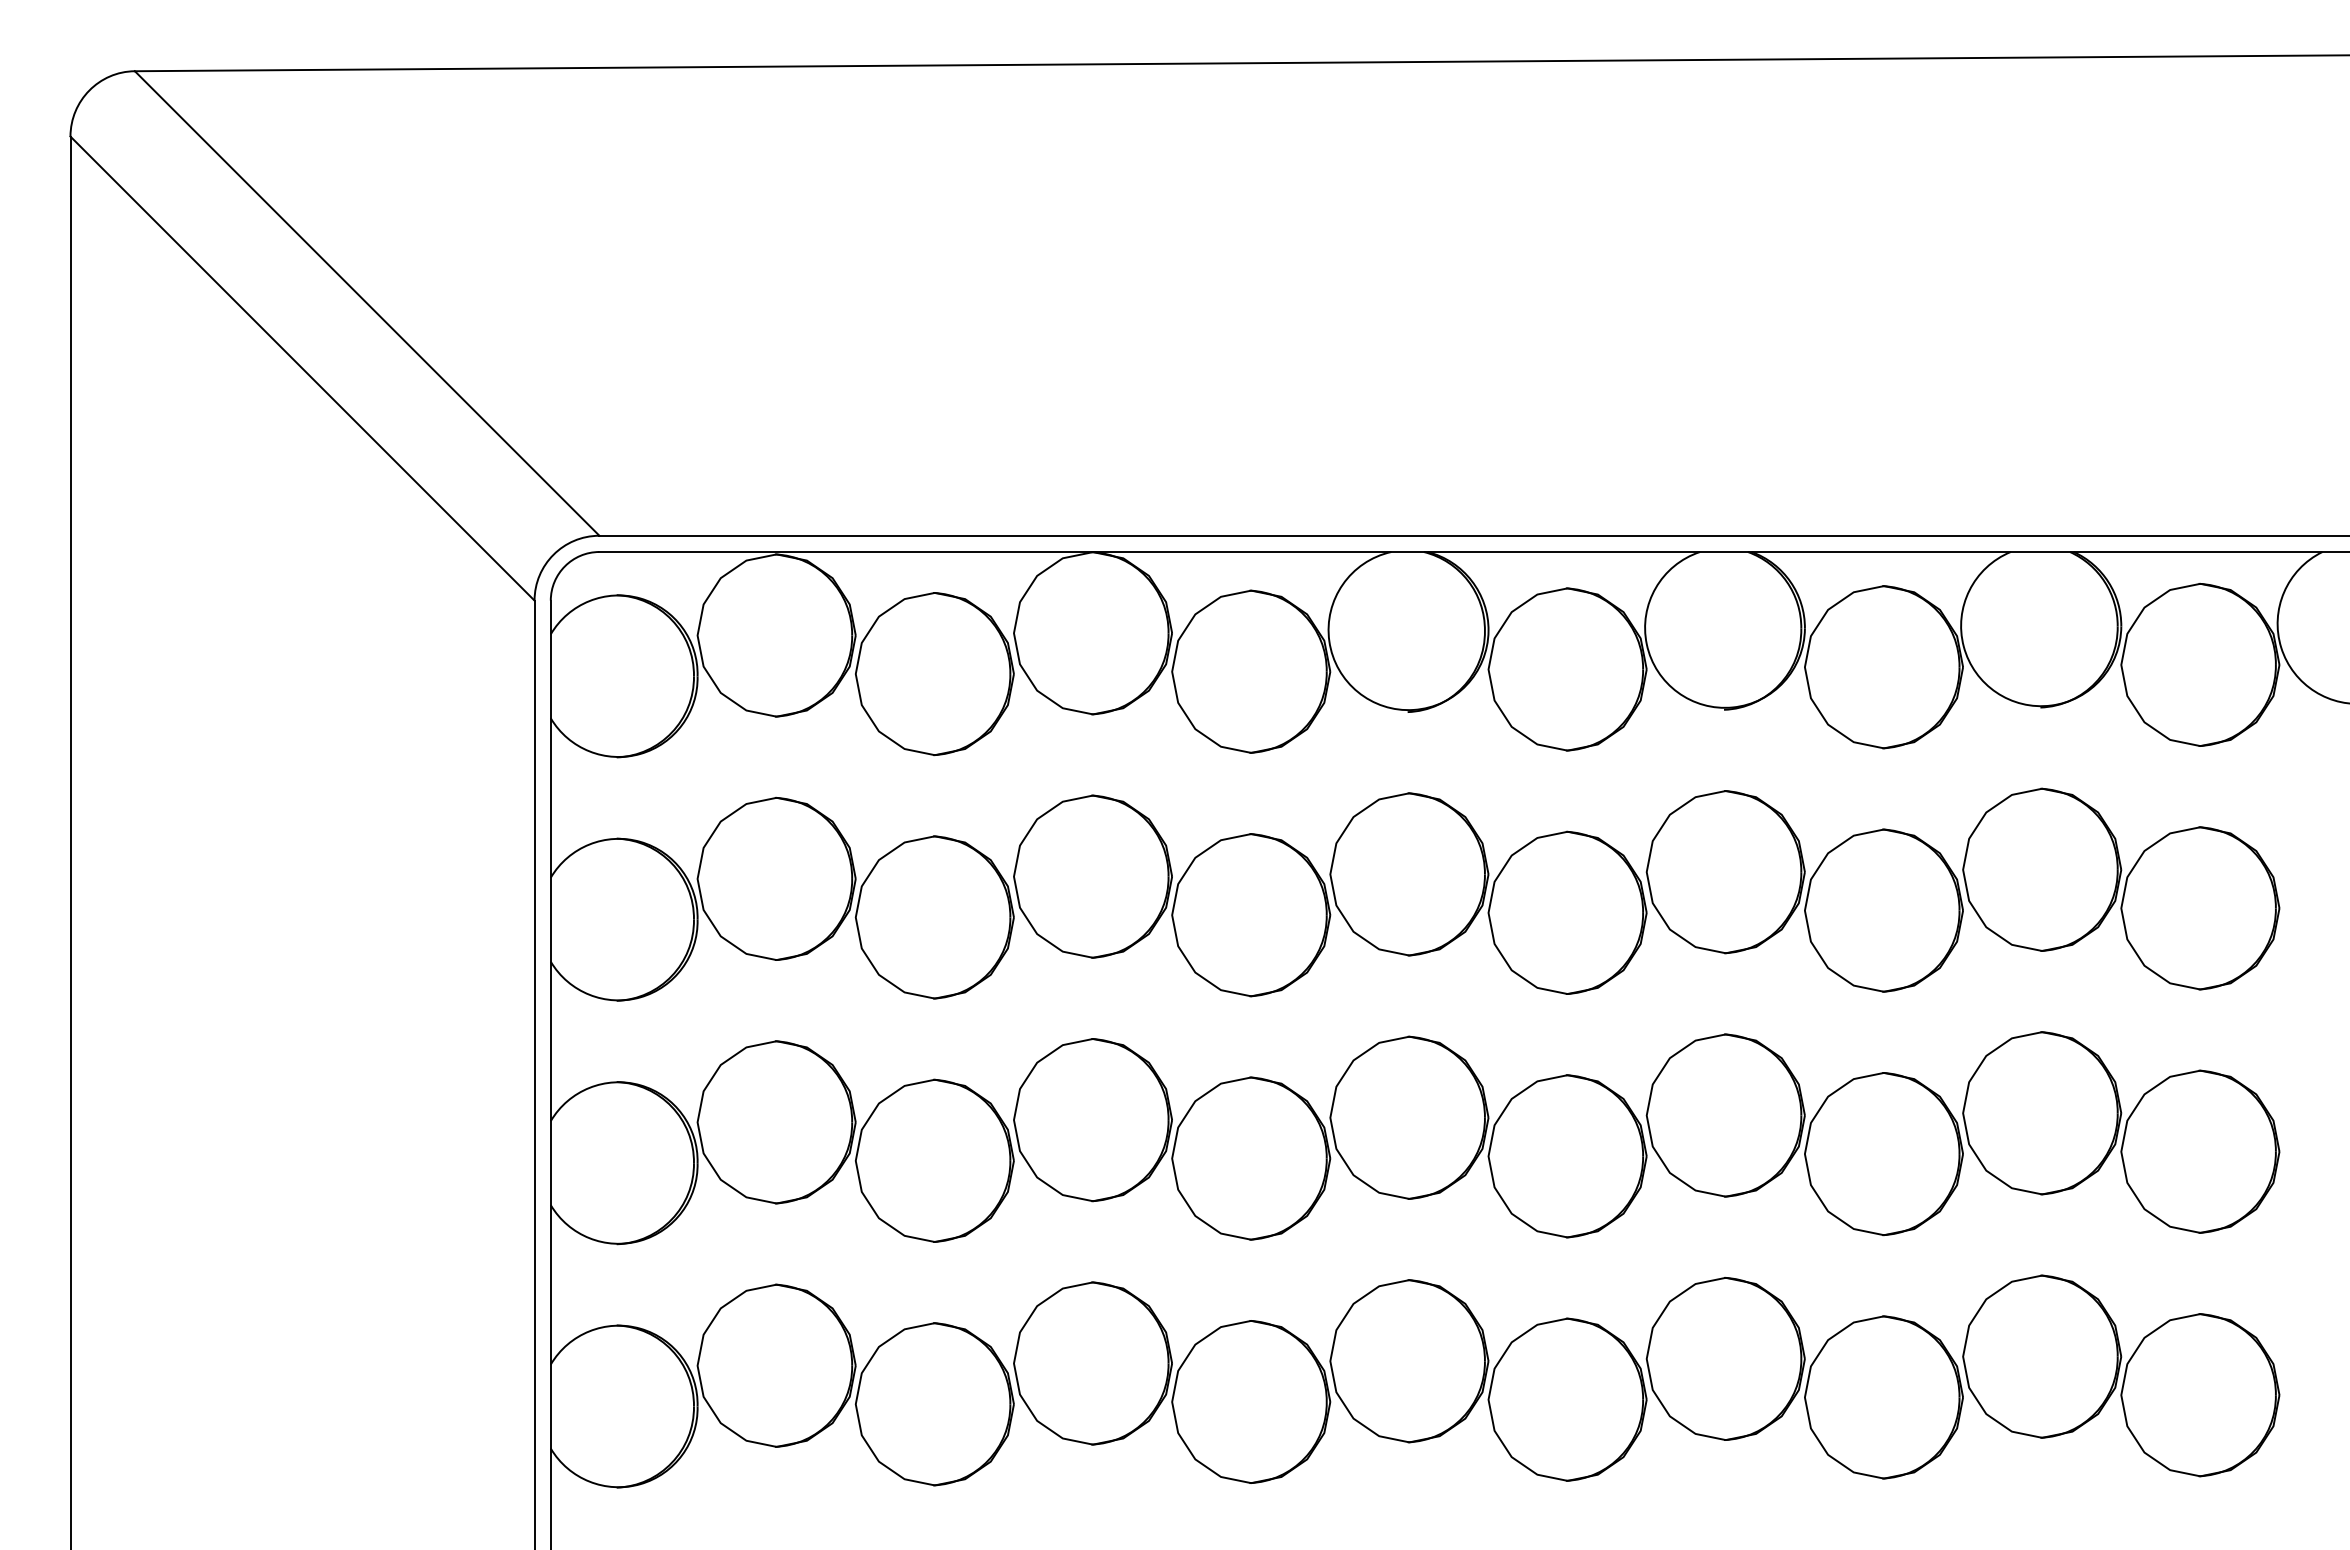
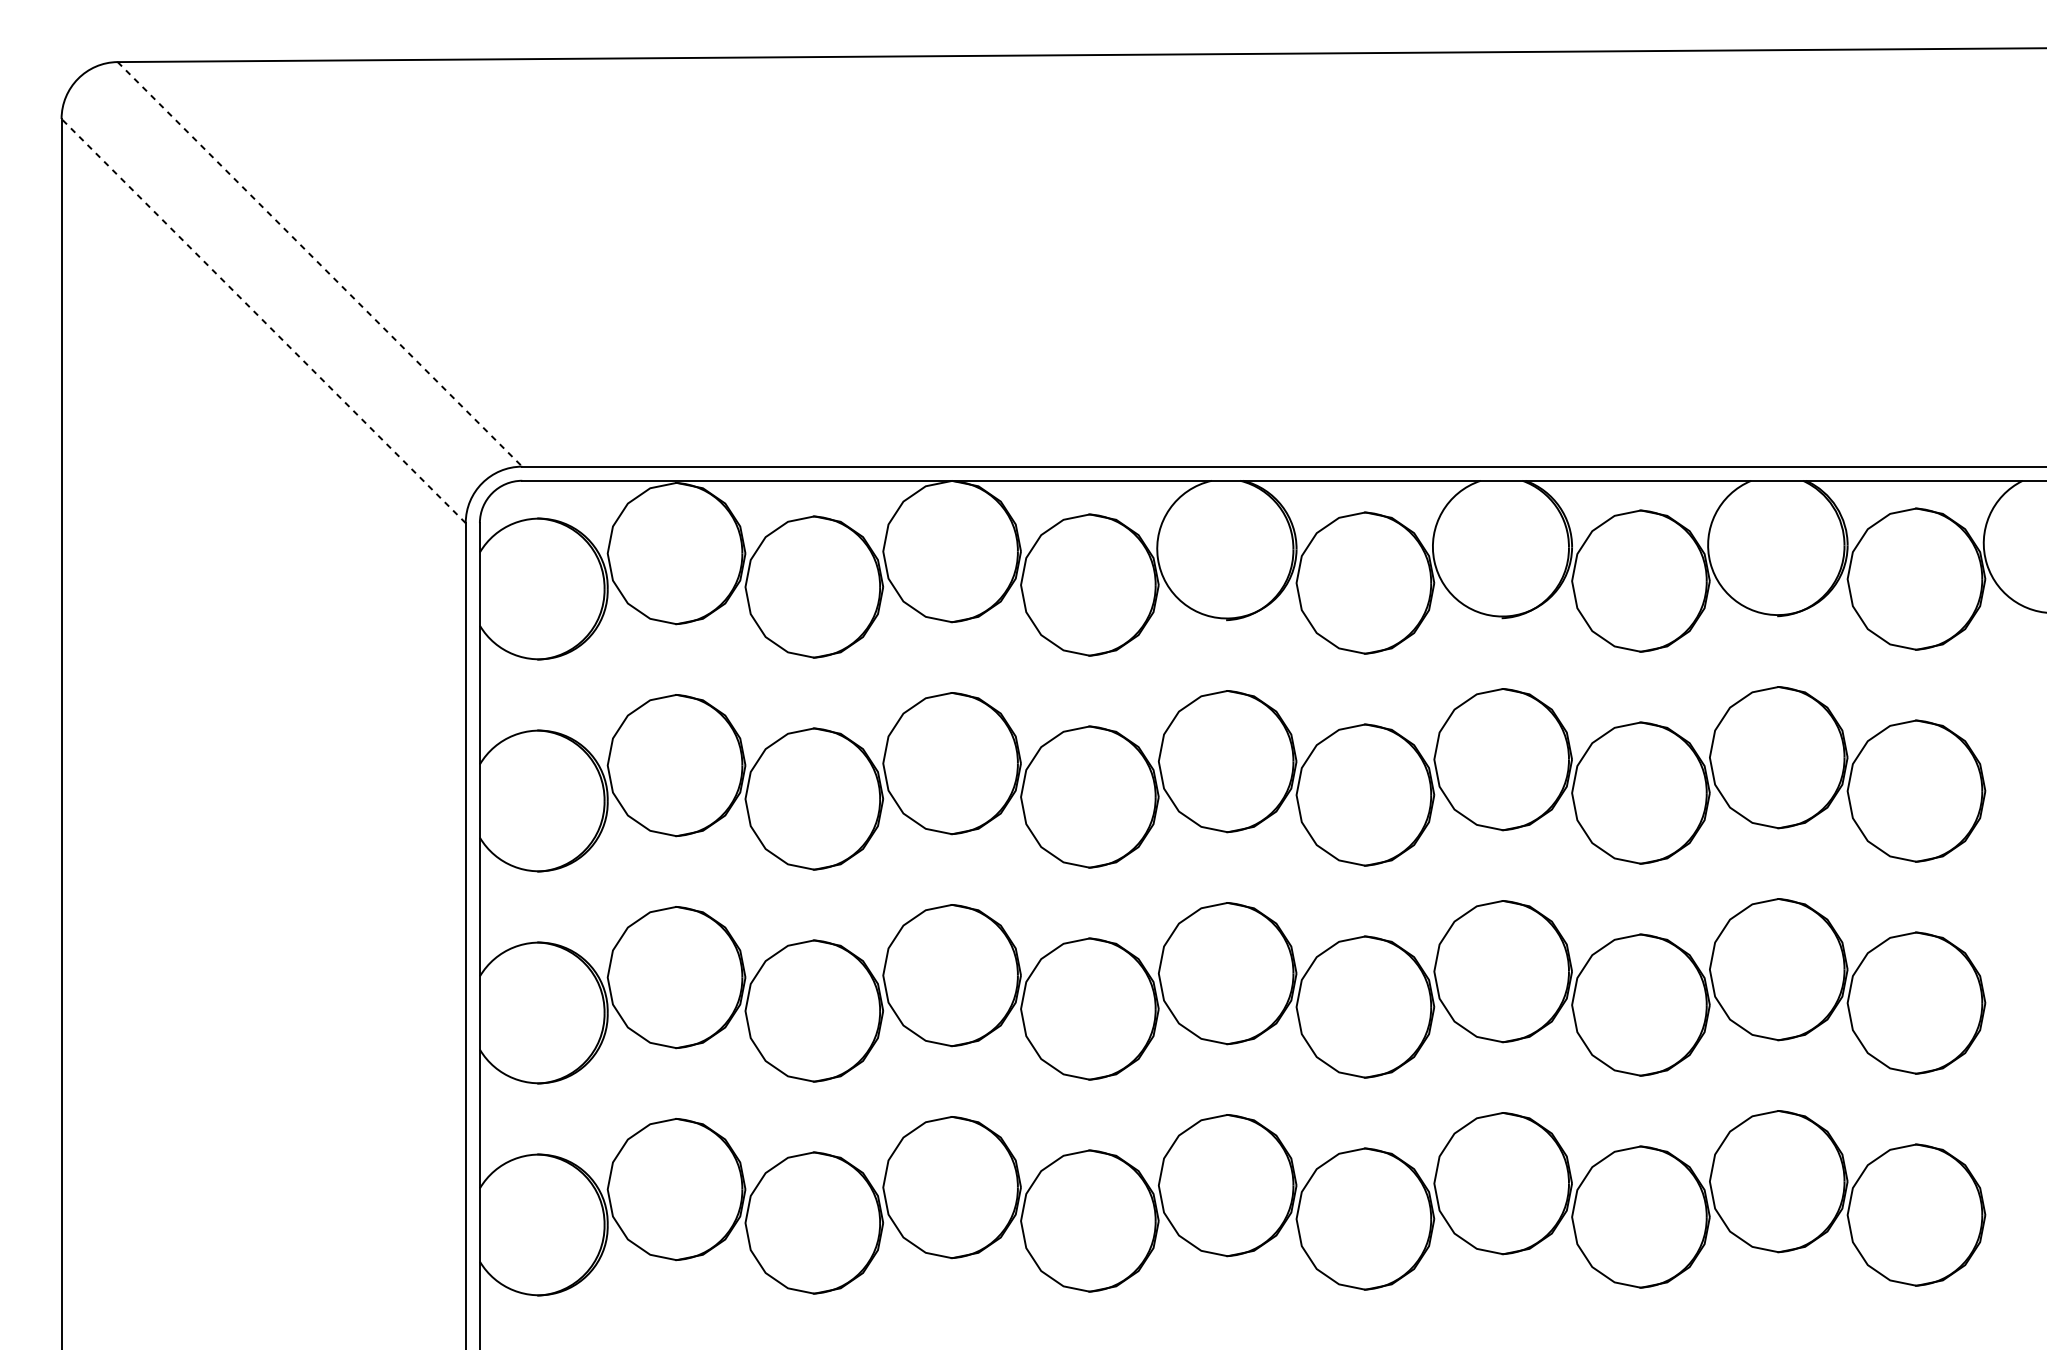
line: (367, 303) -> (320, 264), solid -> dashed
line: (302, 368) -> (263, 320), solid -> dashed

